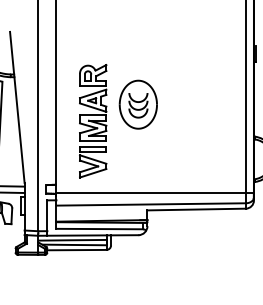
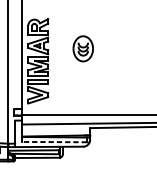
part: (137, 104) -> (82, 48), size x0.7
part: (93, 121) -> (38, 61), moved
line: (99, 229) -> (54, 142), solid -> dashed

